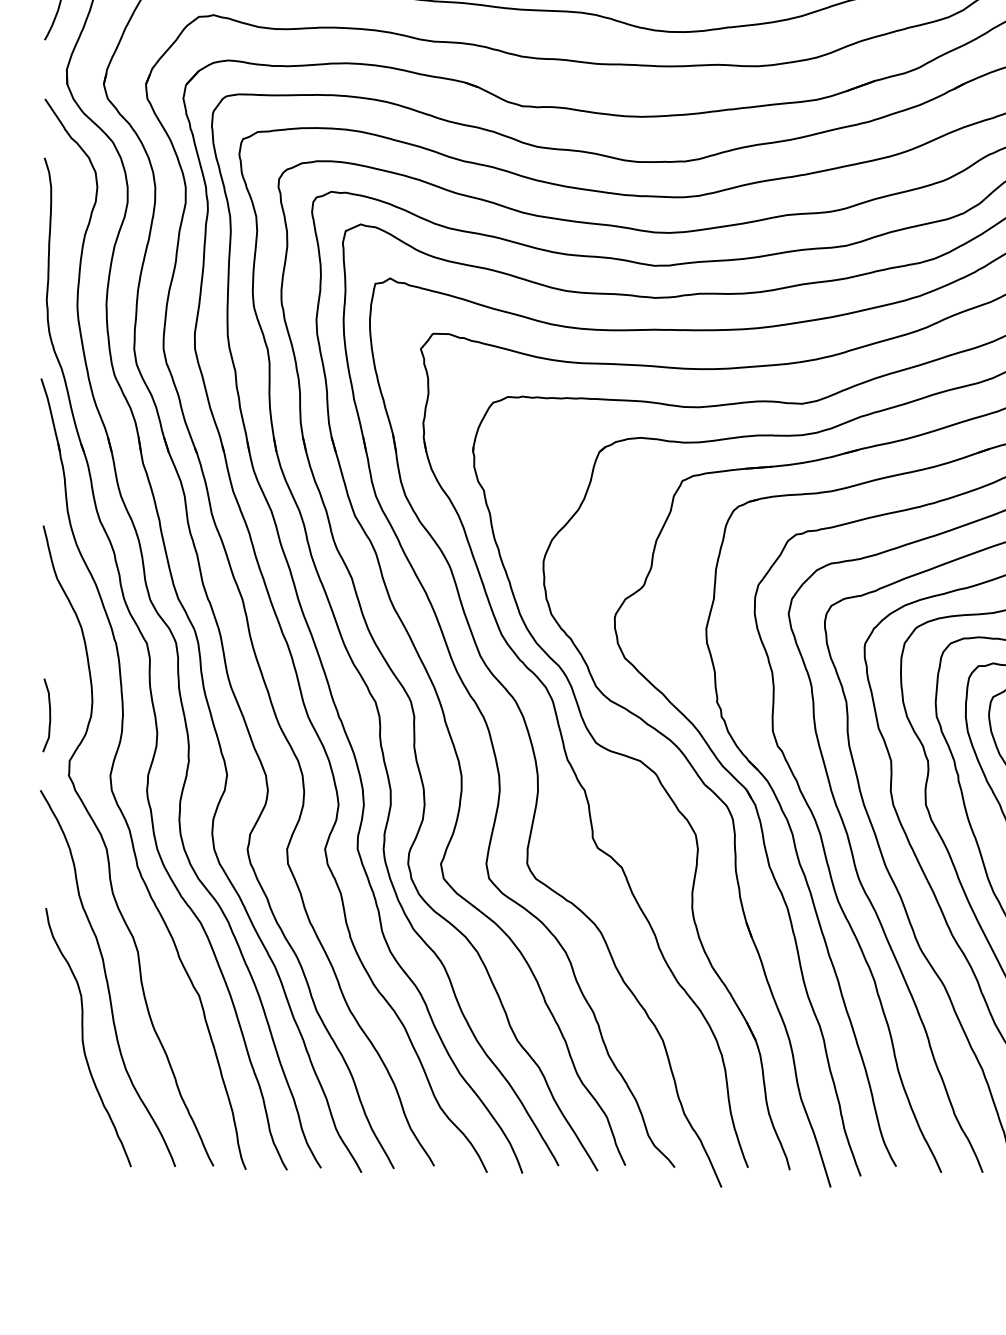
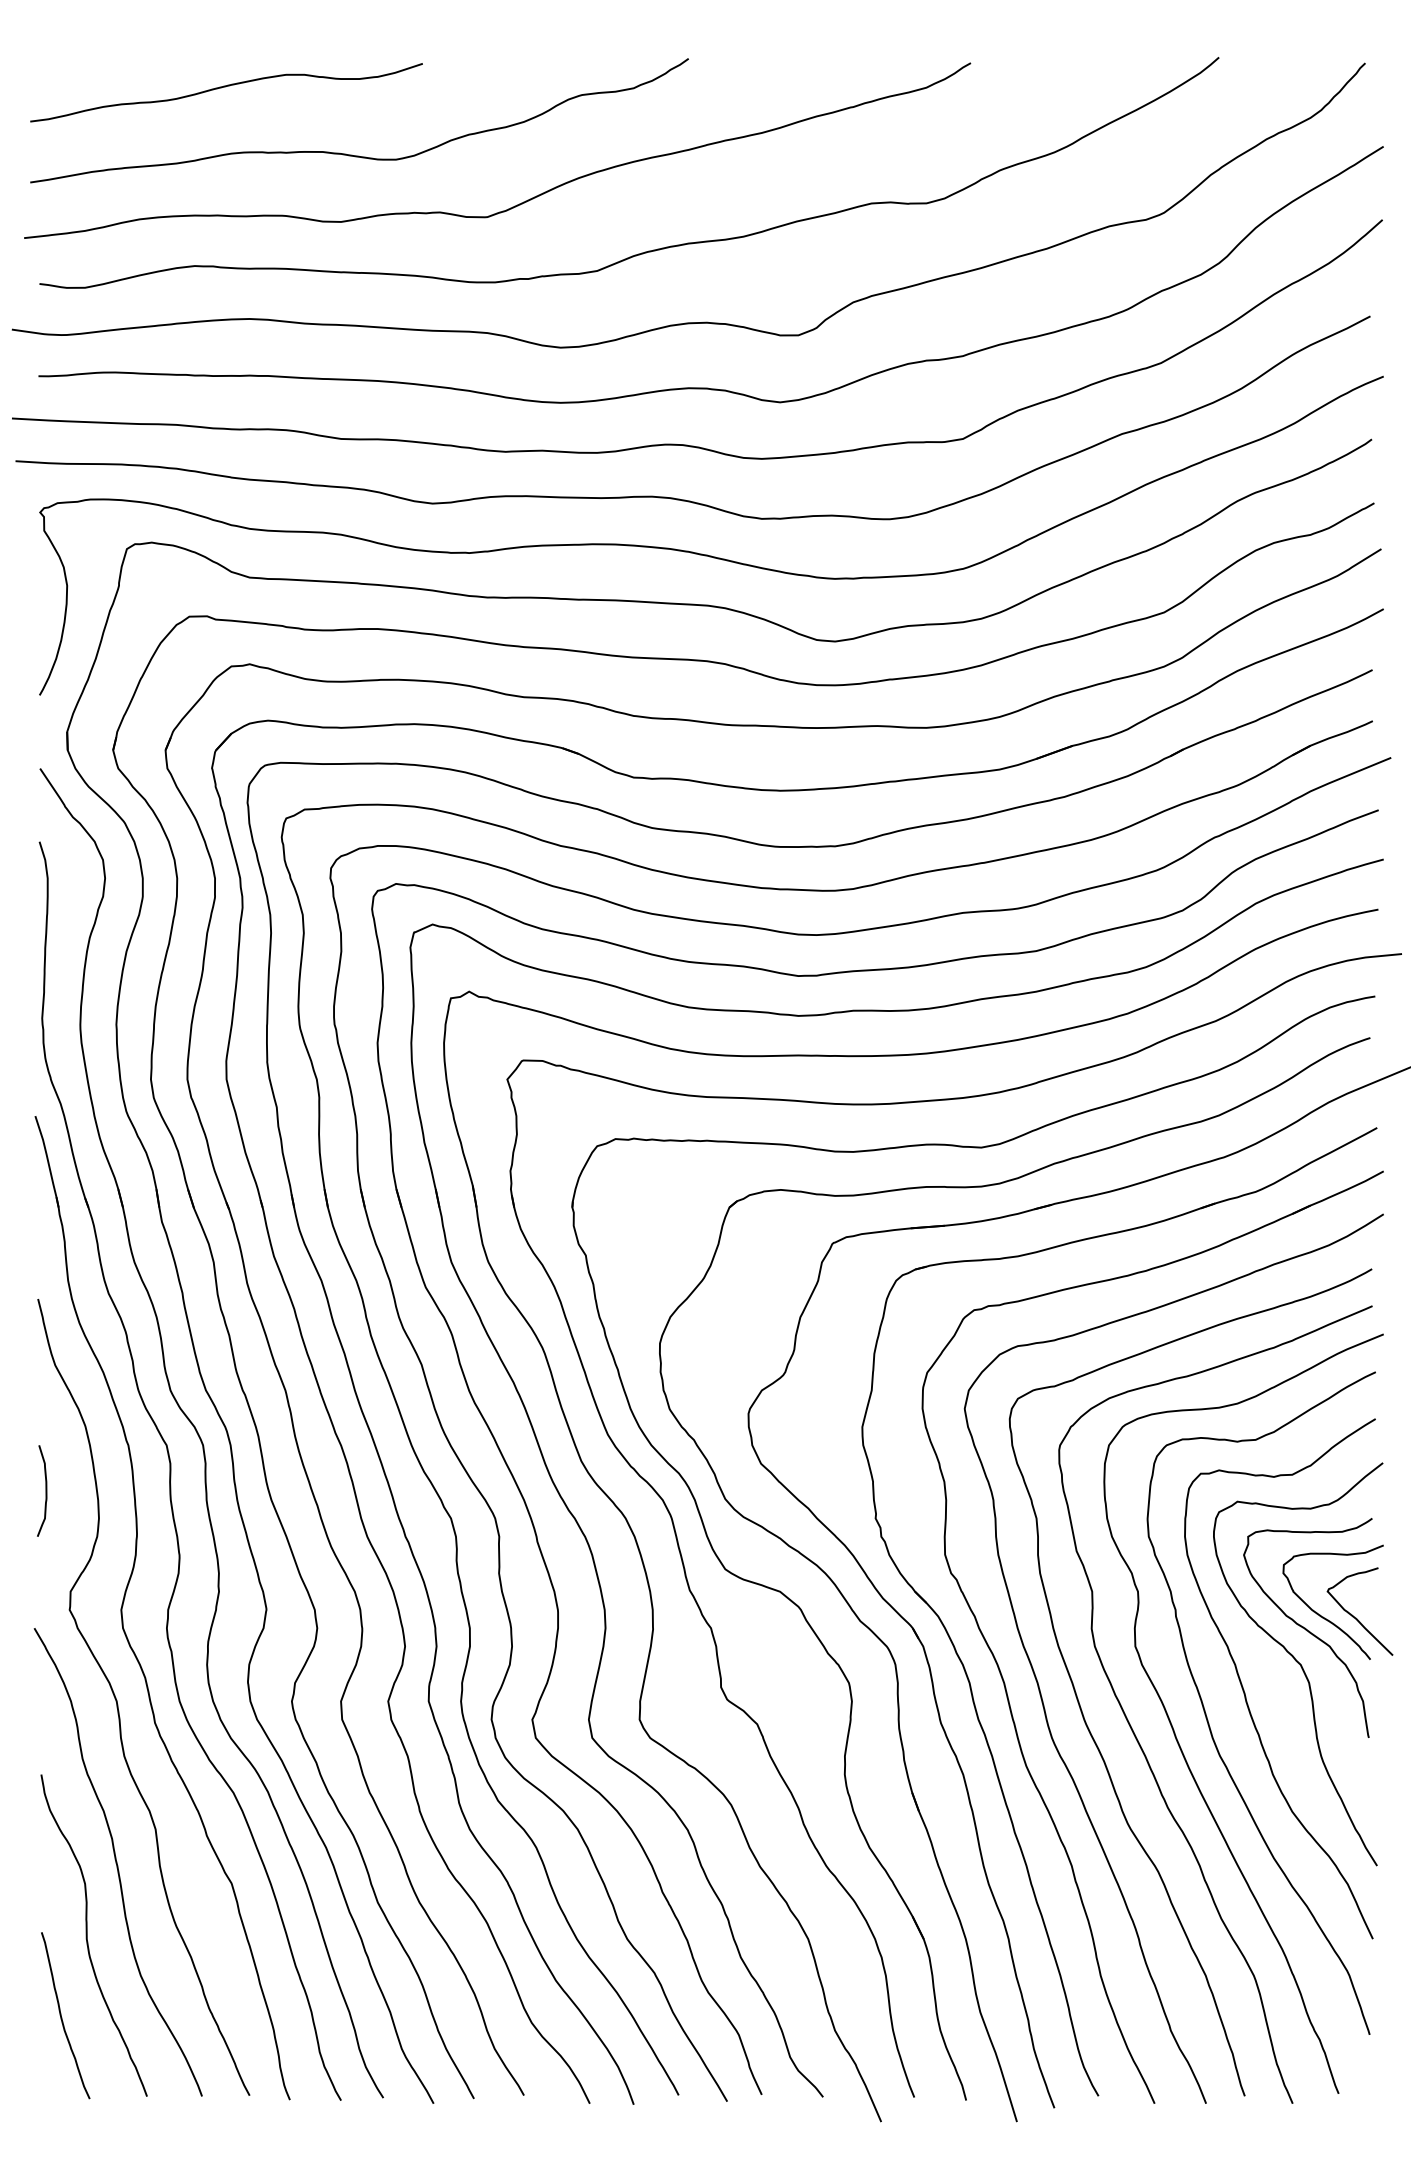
curve: (49, 714) -> (45, 1490), moved
curve: (63, 1103) -> (62, 2017), added

